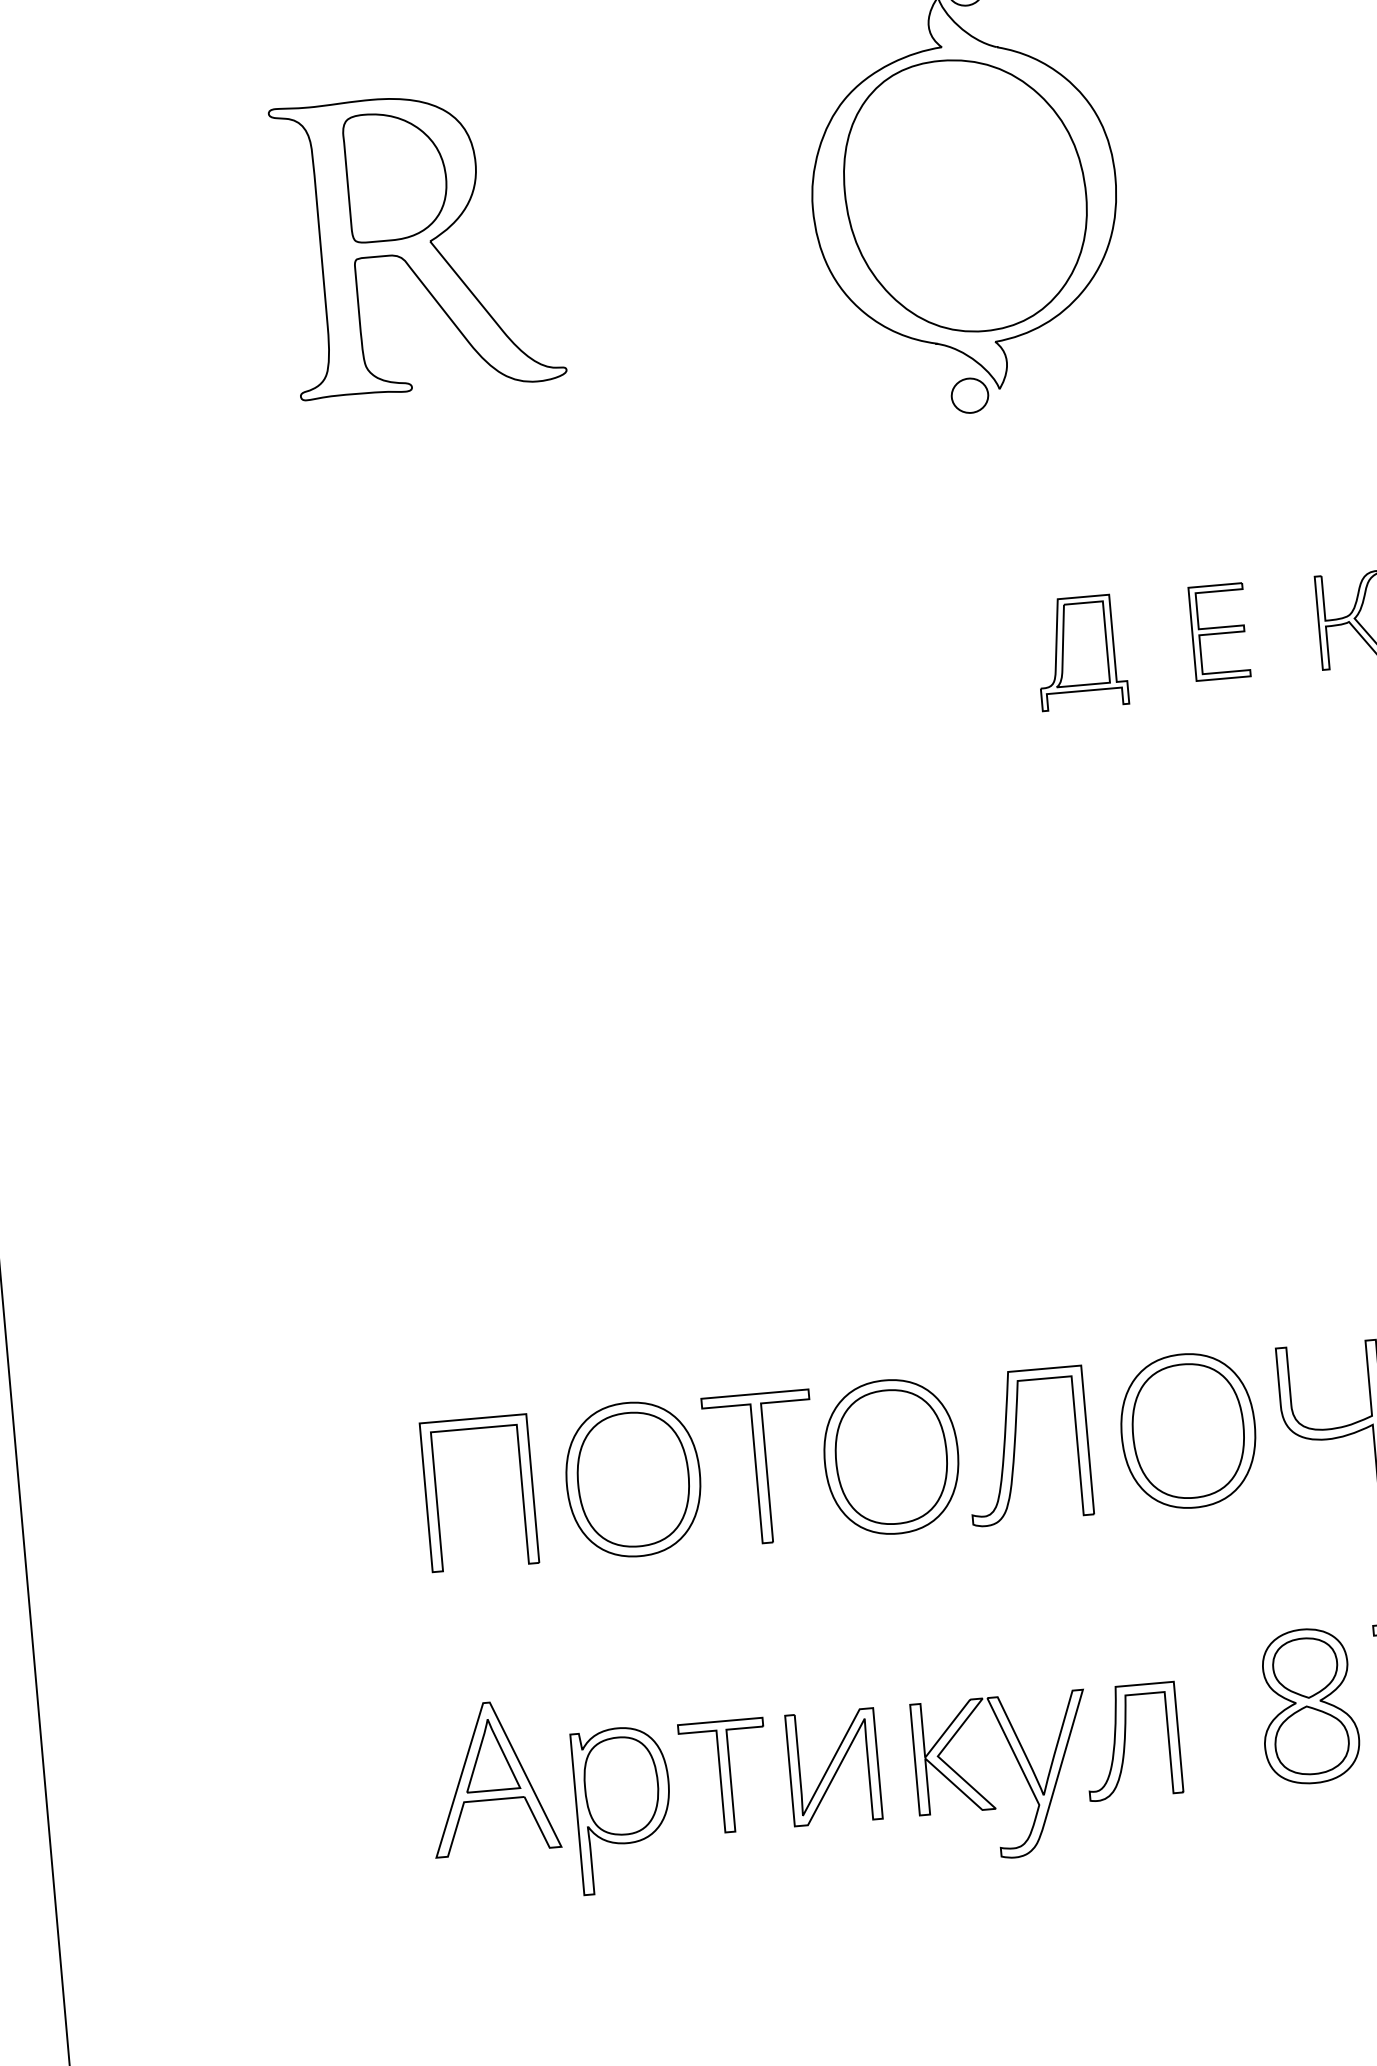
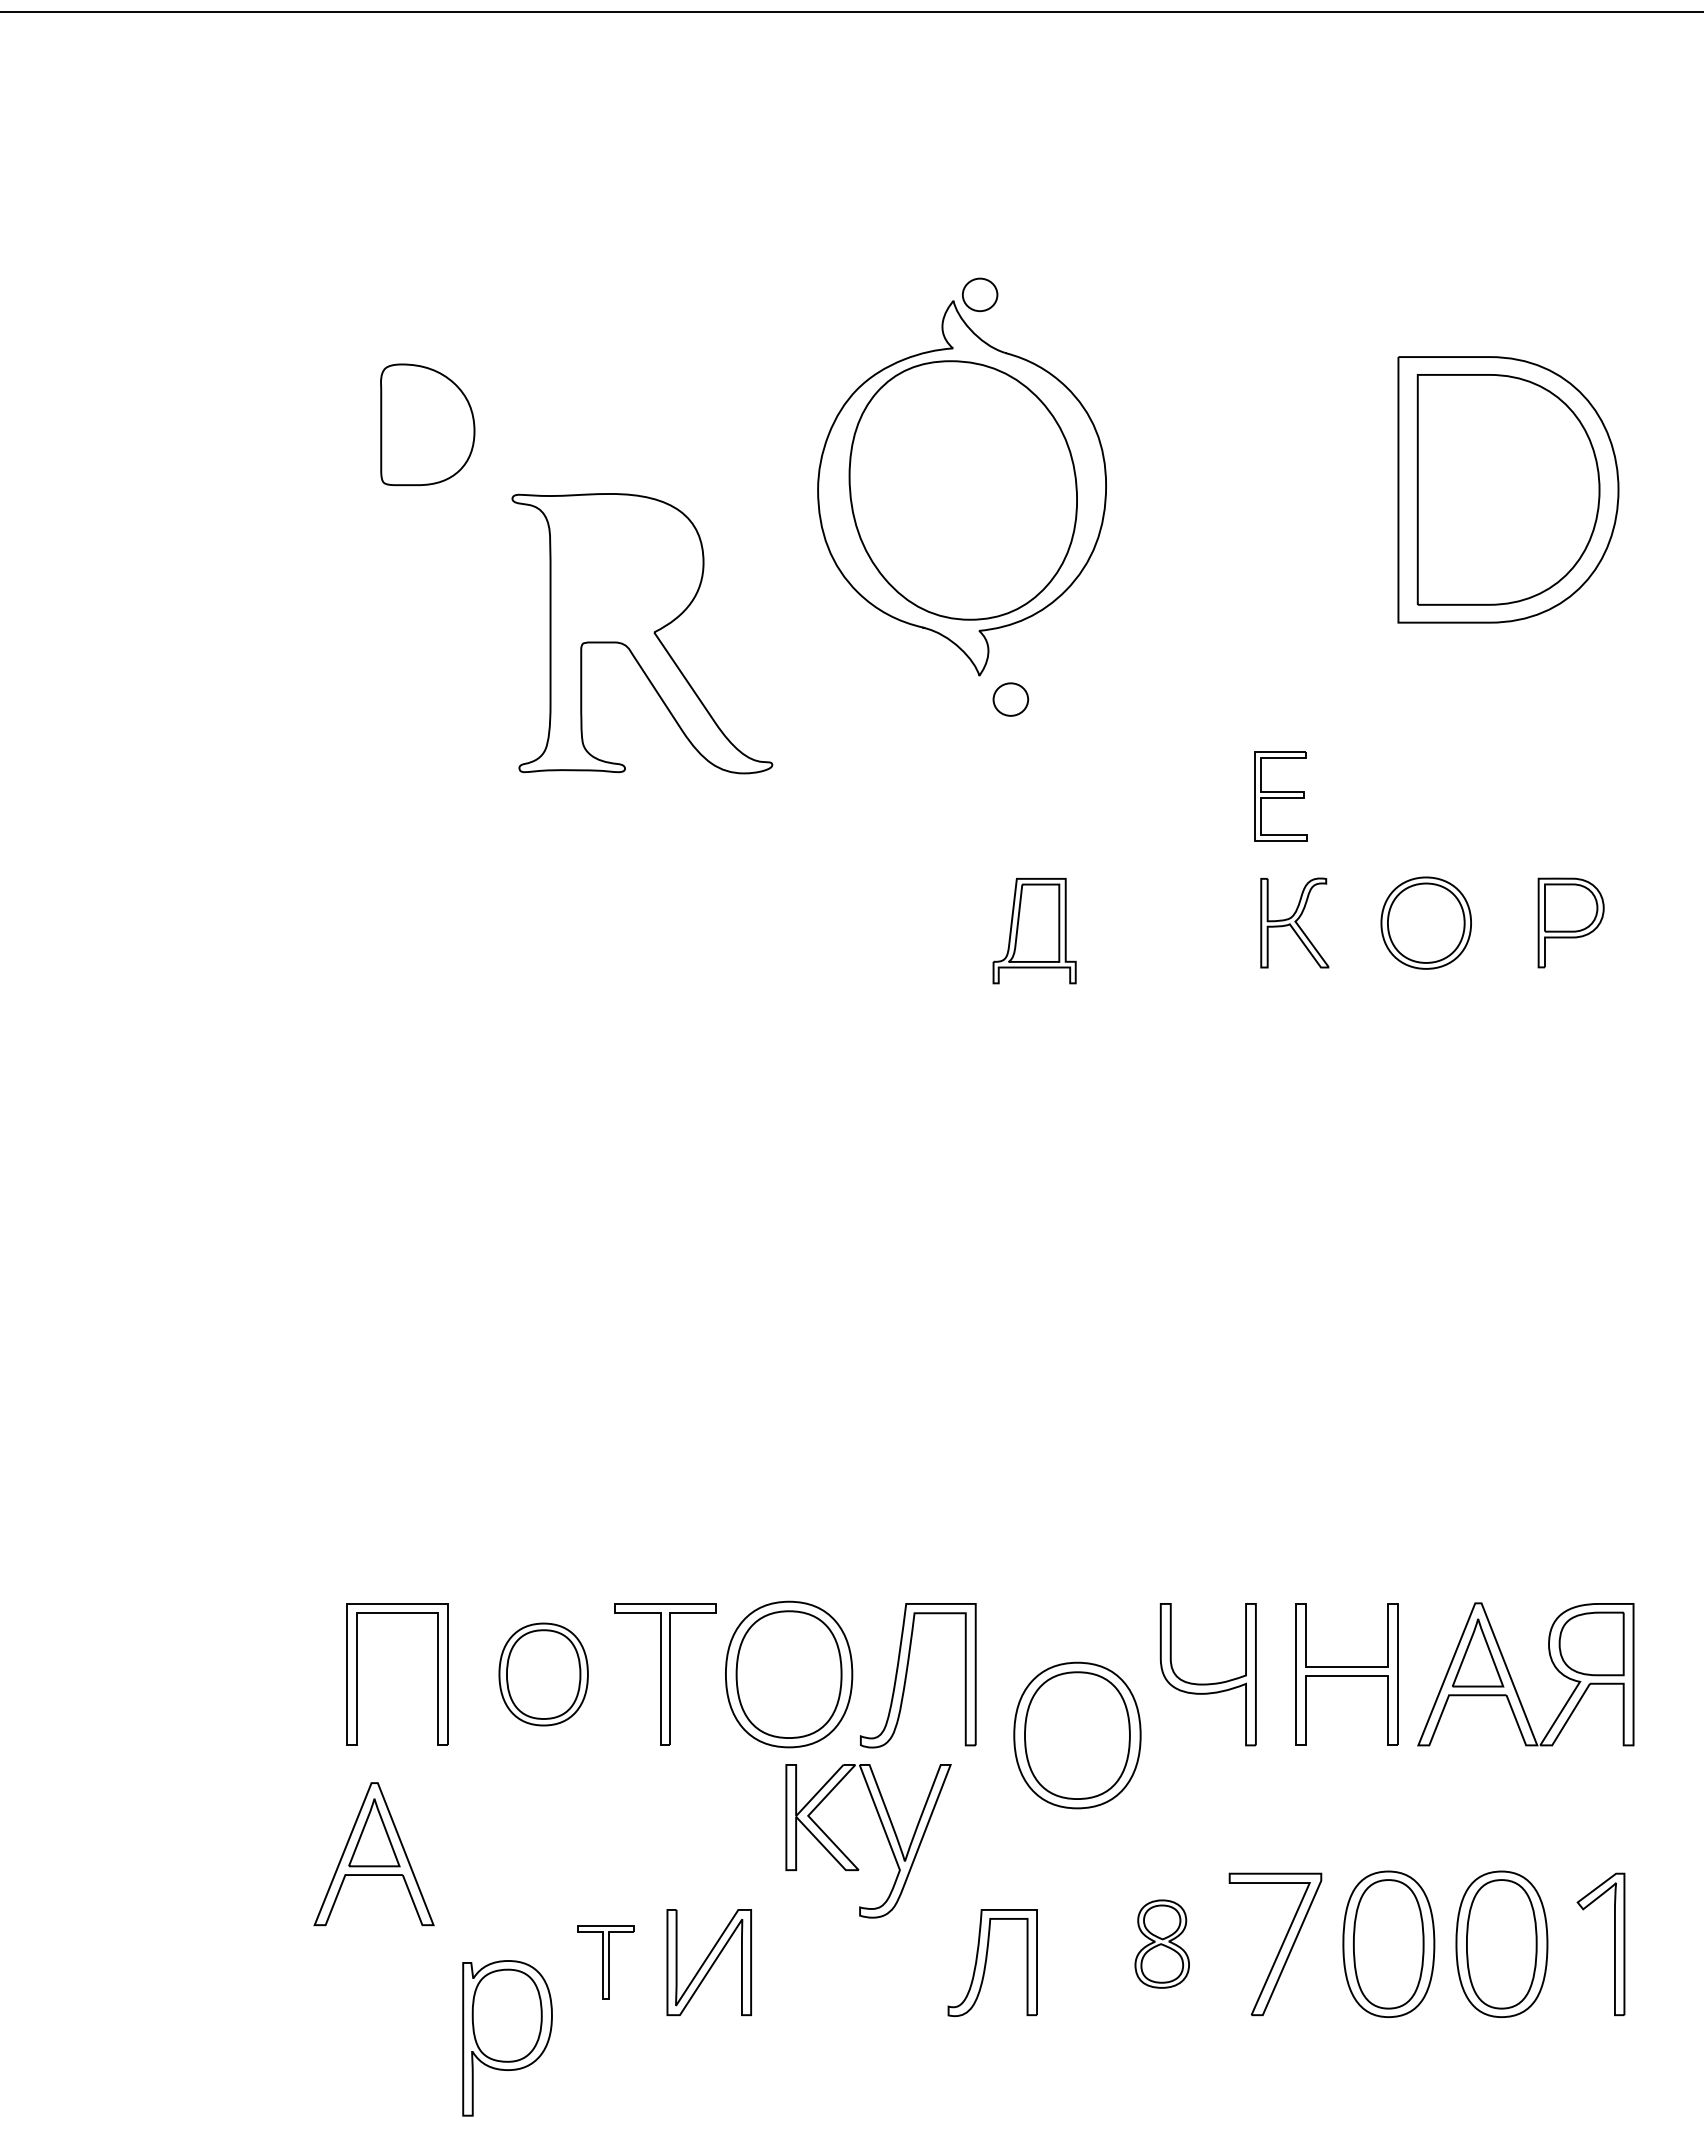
part: (417, 243) -> (642, 633), moved
part: (969, 395) -> (1010, 699), moved
part: (1219, 632) -> (1280, 796), moved
part: (1188, 1430) -> (1077, 1735), moved
part: (633, 1479) -> (543, 1674), size x0.7
part: (1307, 1705) -> (1161, 1943), size x0.6
part: (1020, 1769) -> (885, 1835), moved
part: (724, 1776) -> (605, 1962), size x0.7
part: (491, 1778) -> (373, 1854), moved
part: (623, 1809) -> (507, 2038), moved

